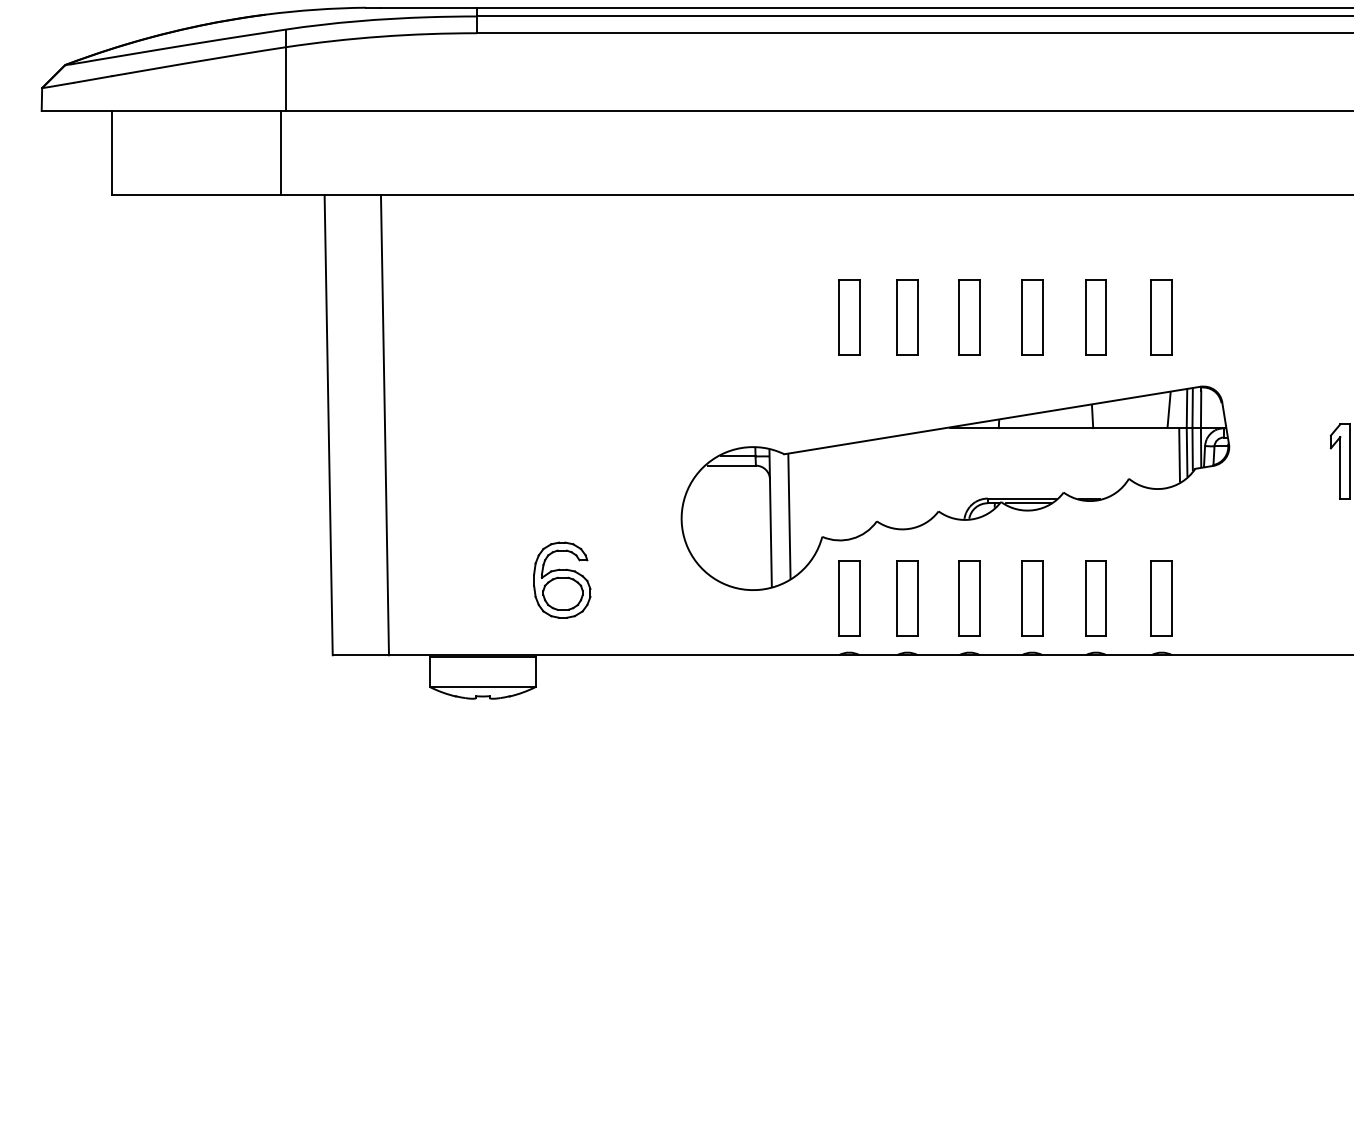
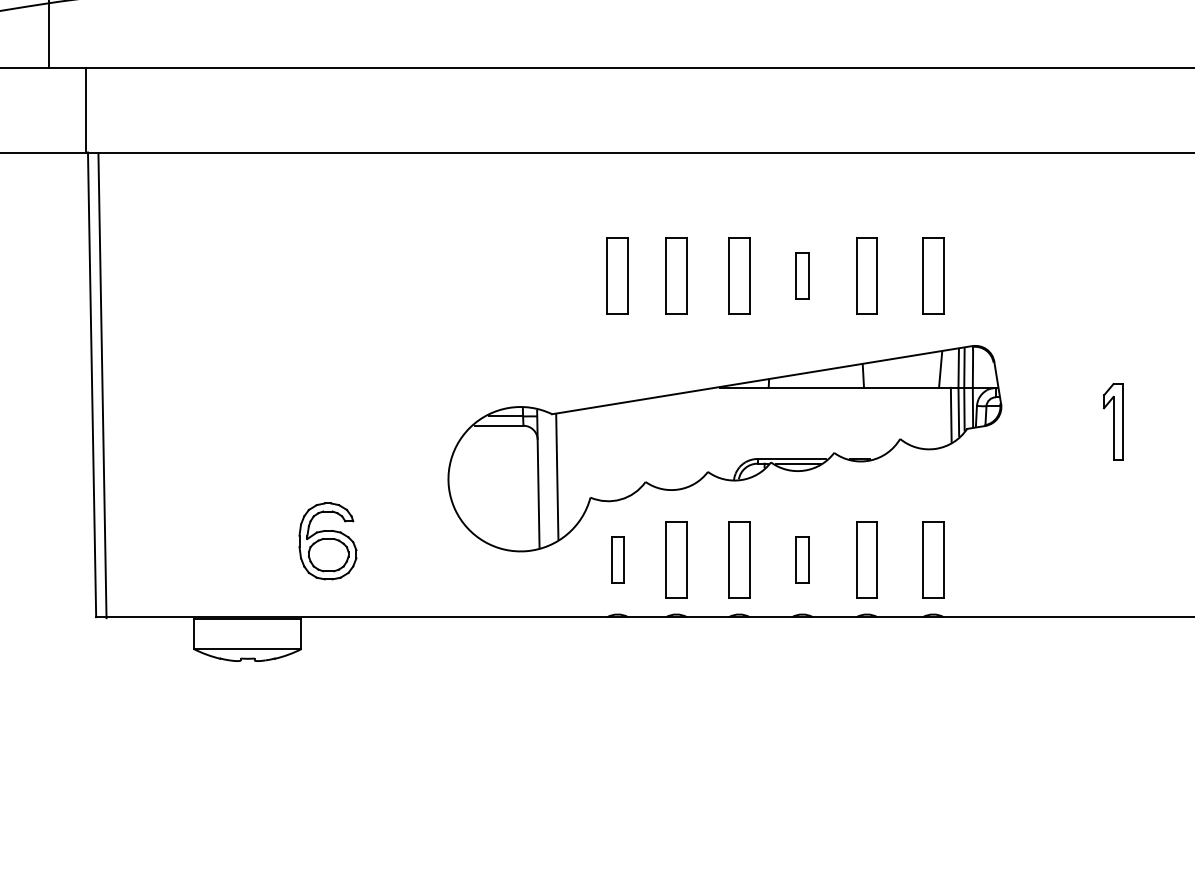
line: (281, 152) -> (86, 109), moved
part: (1032, 317) -> (802, 276), size x0.6
line: (384, 425) -> (101, 386), moved
part: (849, 598) -> (617, 559), size x0.6
part: (1032, 598) -> (802, 559), size x0.6

